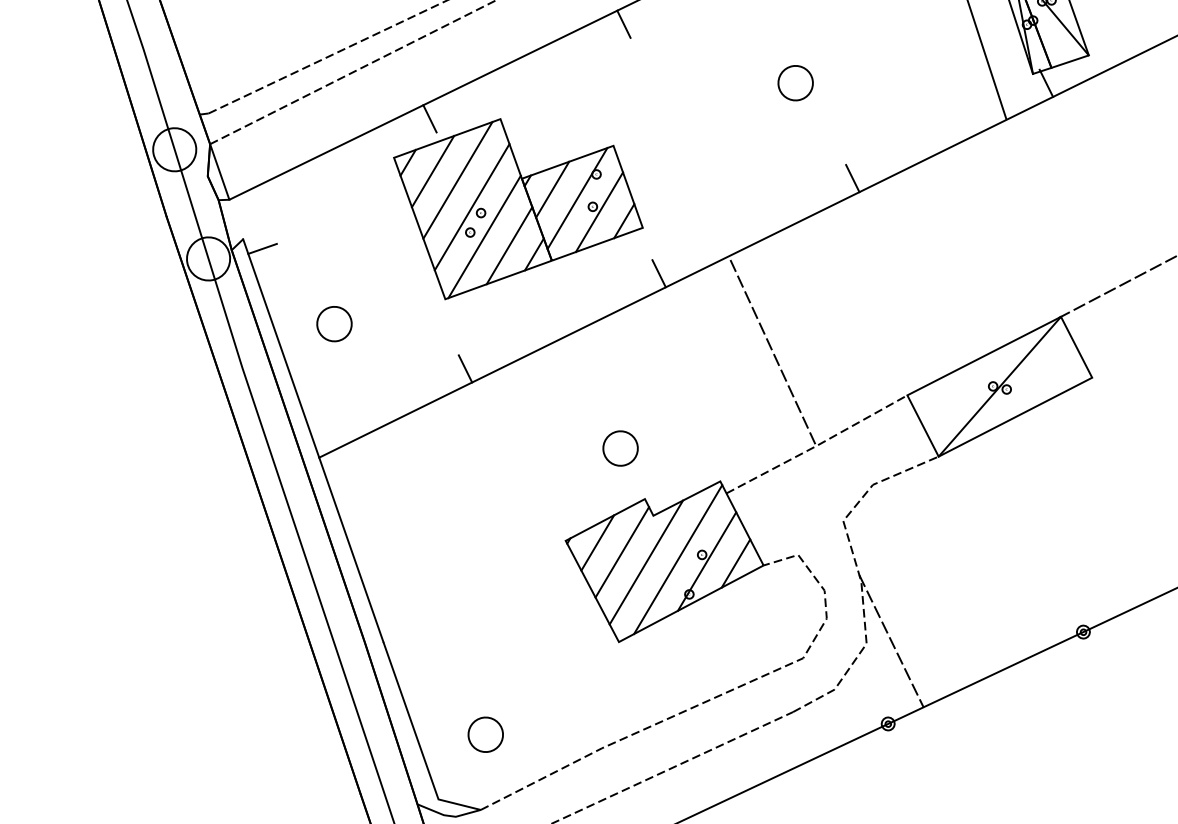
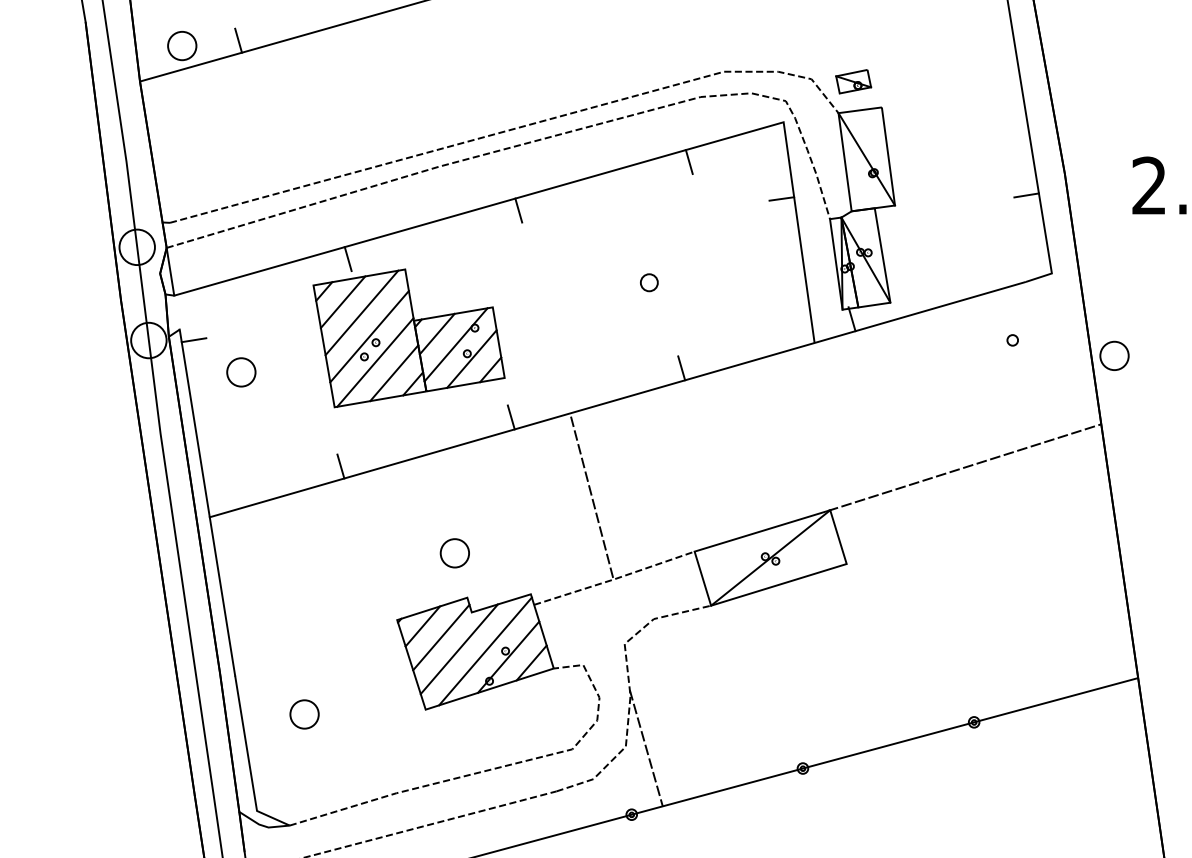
part: (795, 82) -> (649, 282), size x0.6
part: (334, 324) -> (241, 372), moved
part: (485, 734) -> (304, 714), moved

